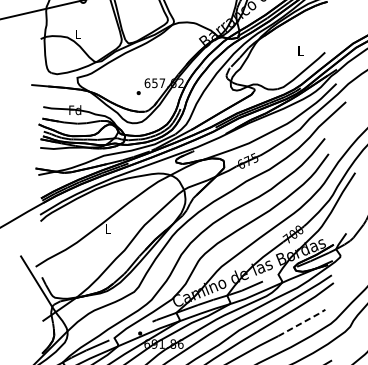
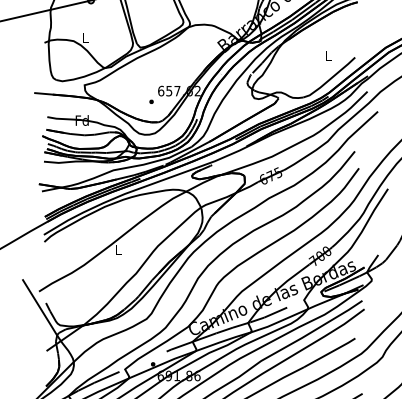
line: (303, 322) -> (331, 352), dashed -> solid

